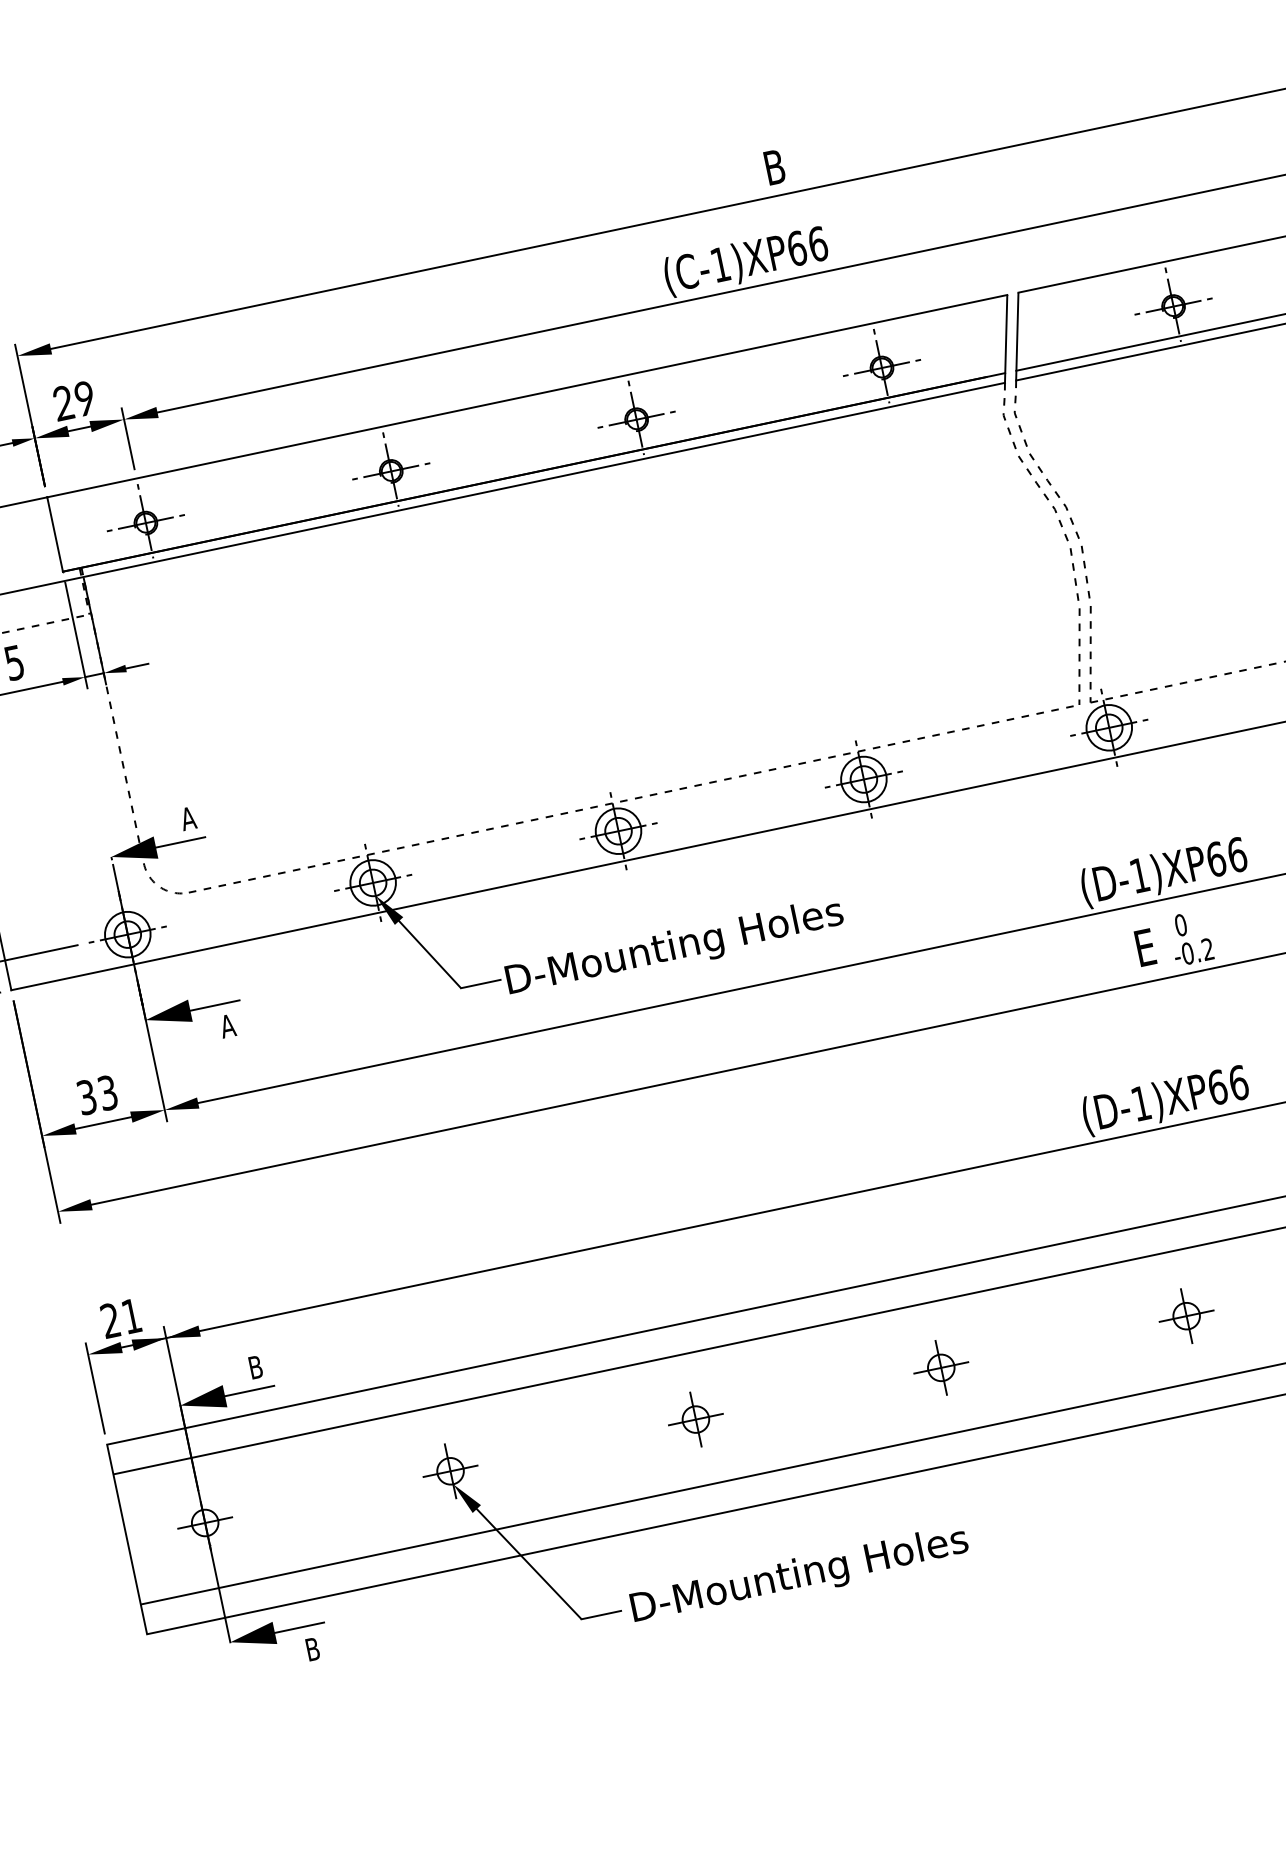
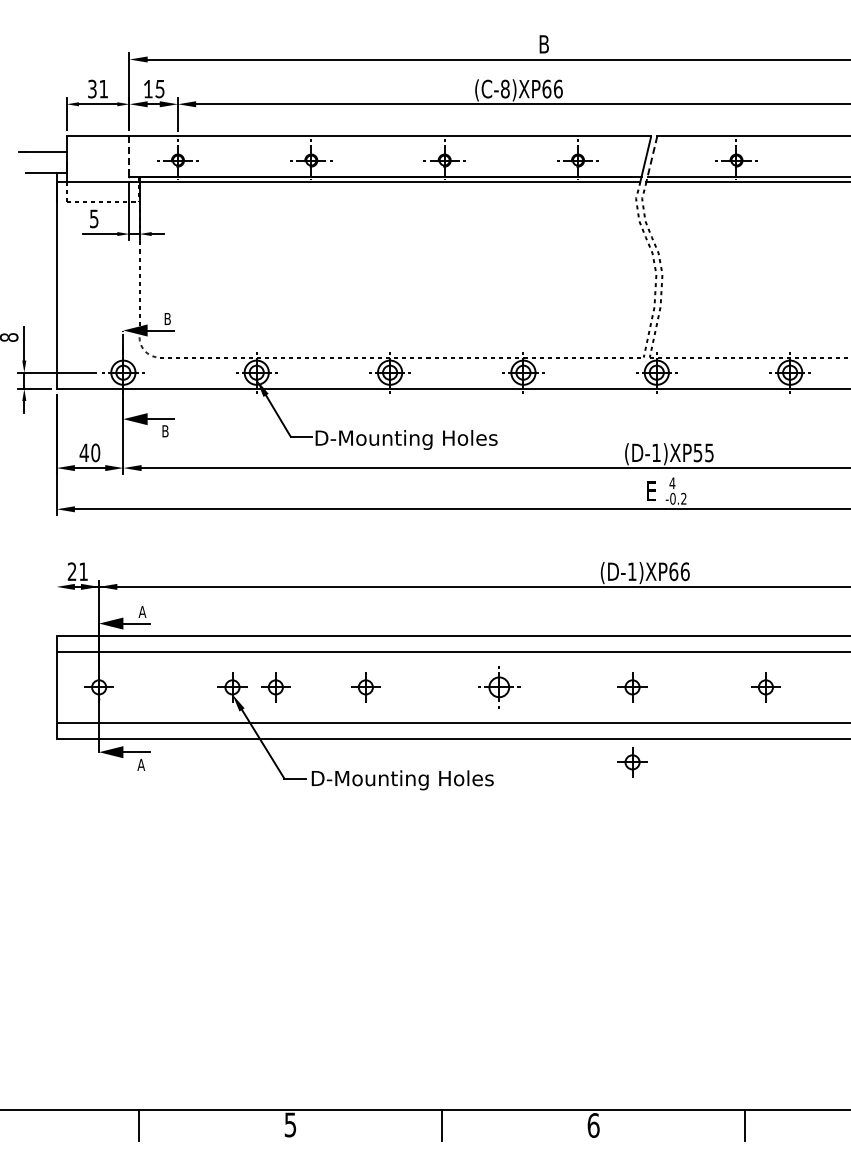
text: (720, 263) -> (505, 88), (C-1)XP66 -> (C-8)XP66
line: (1016, 337) -> (651, 159), solid -> dashed
text: (72, 399) -> (153, 88), 29 -> 15
line: (55, 536) -> (129, 157), solid -> dashed
text: (187, 817) -> (167, 318), A -> B
text: (1226, 856) -> (703, 452), (D-1)XP66 -> (D-1)XP55
text: (1181, 925) -> (672, 483), 0 -> 4
text: (228, 1026) -> (165, 431), A -> B
text: (96, 1094) -> (89, 452), 33 -> 40
text: (255, 1366) -> (142, 611), B -> A
part: (940, 1368) -> (498, 687), size x1.4
line: (94, 1387) -> (56, 604), removed
part: (529, 1454) -> (275, 687), added
part: (1215, 1454) -> (632, 762), added
text: (312, 1648) -> (141, 764), B -> A

